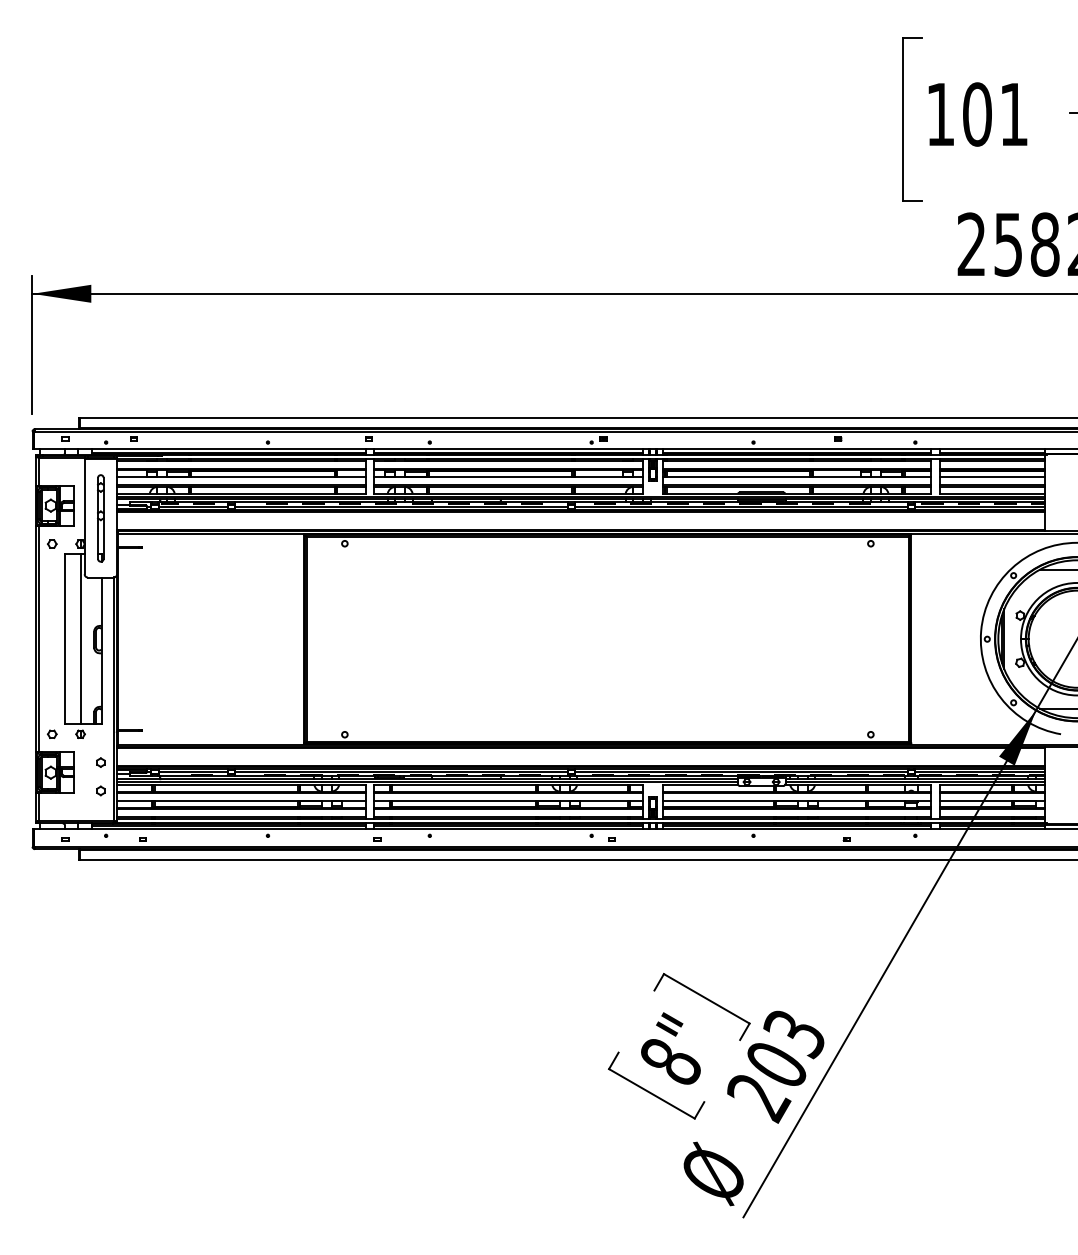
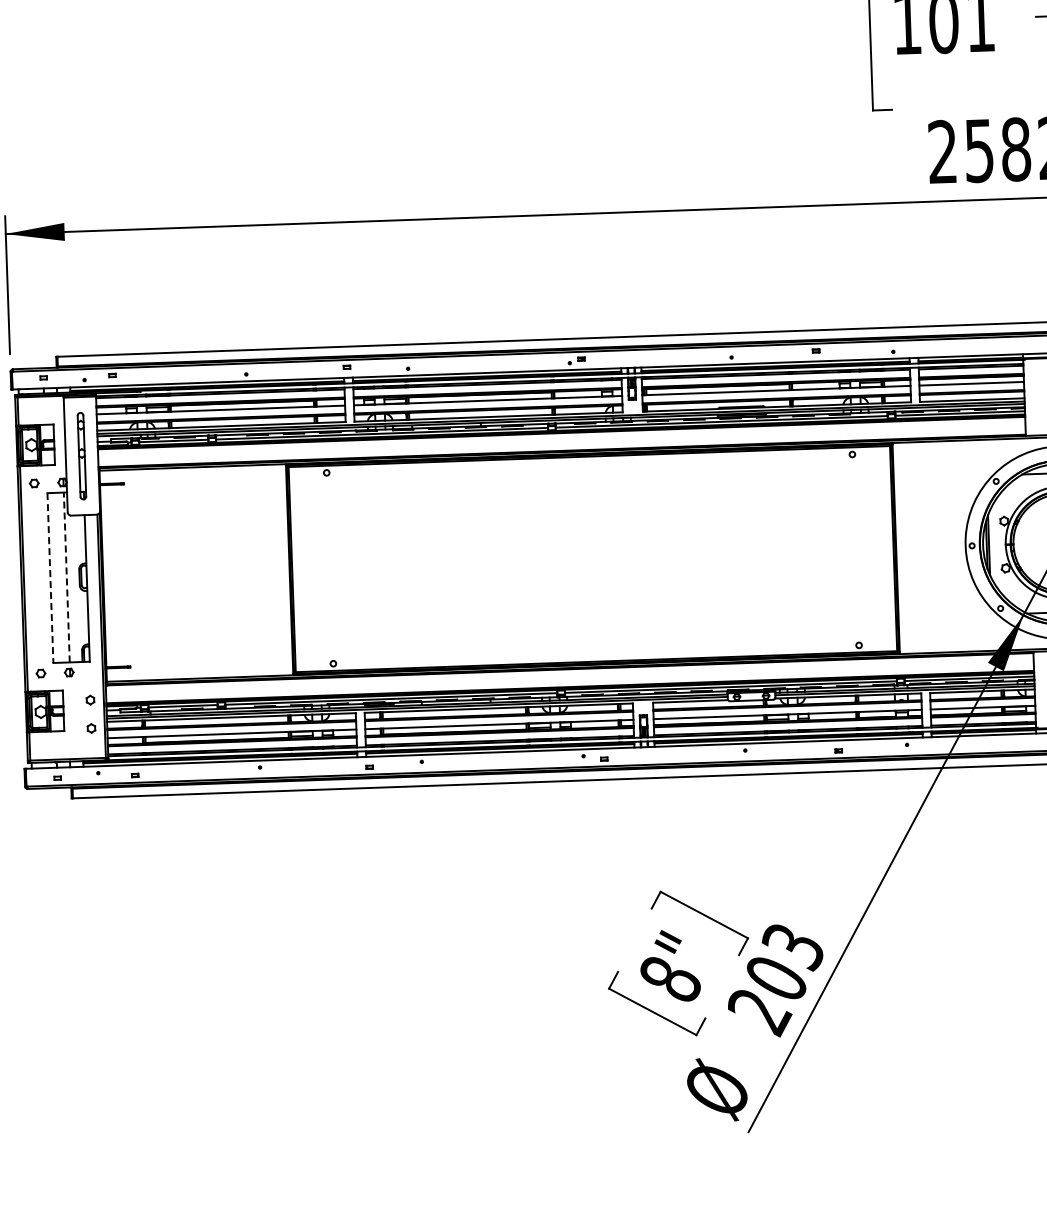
line: (65, 639) -> (50, 578), solid -> dashed
line: (81, 639) -> (66, 577), solid -> dashed

